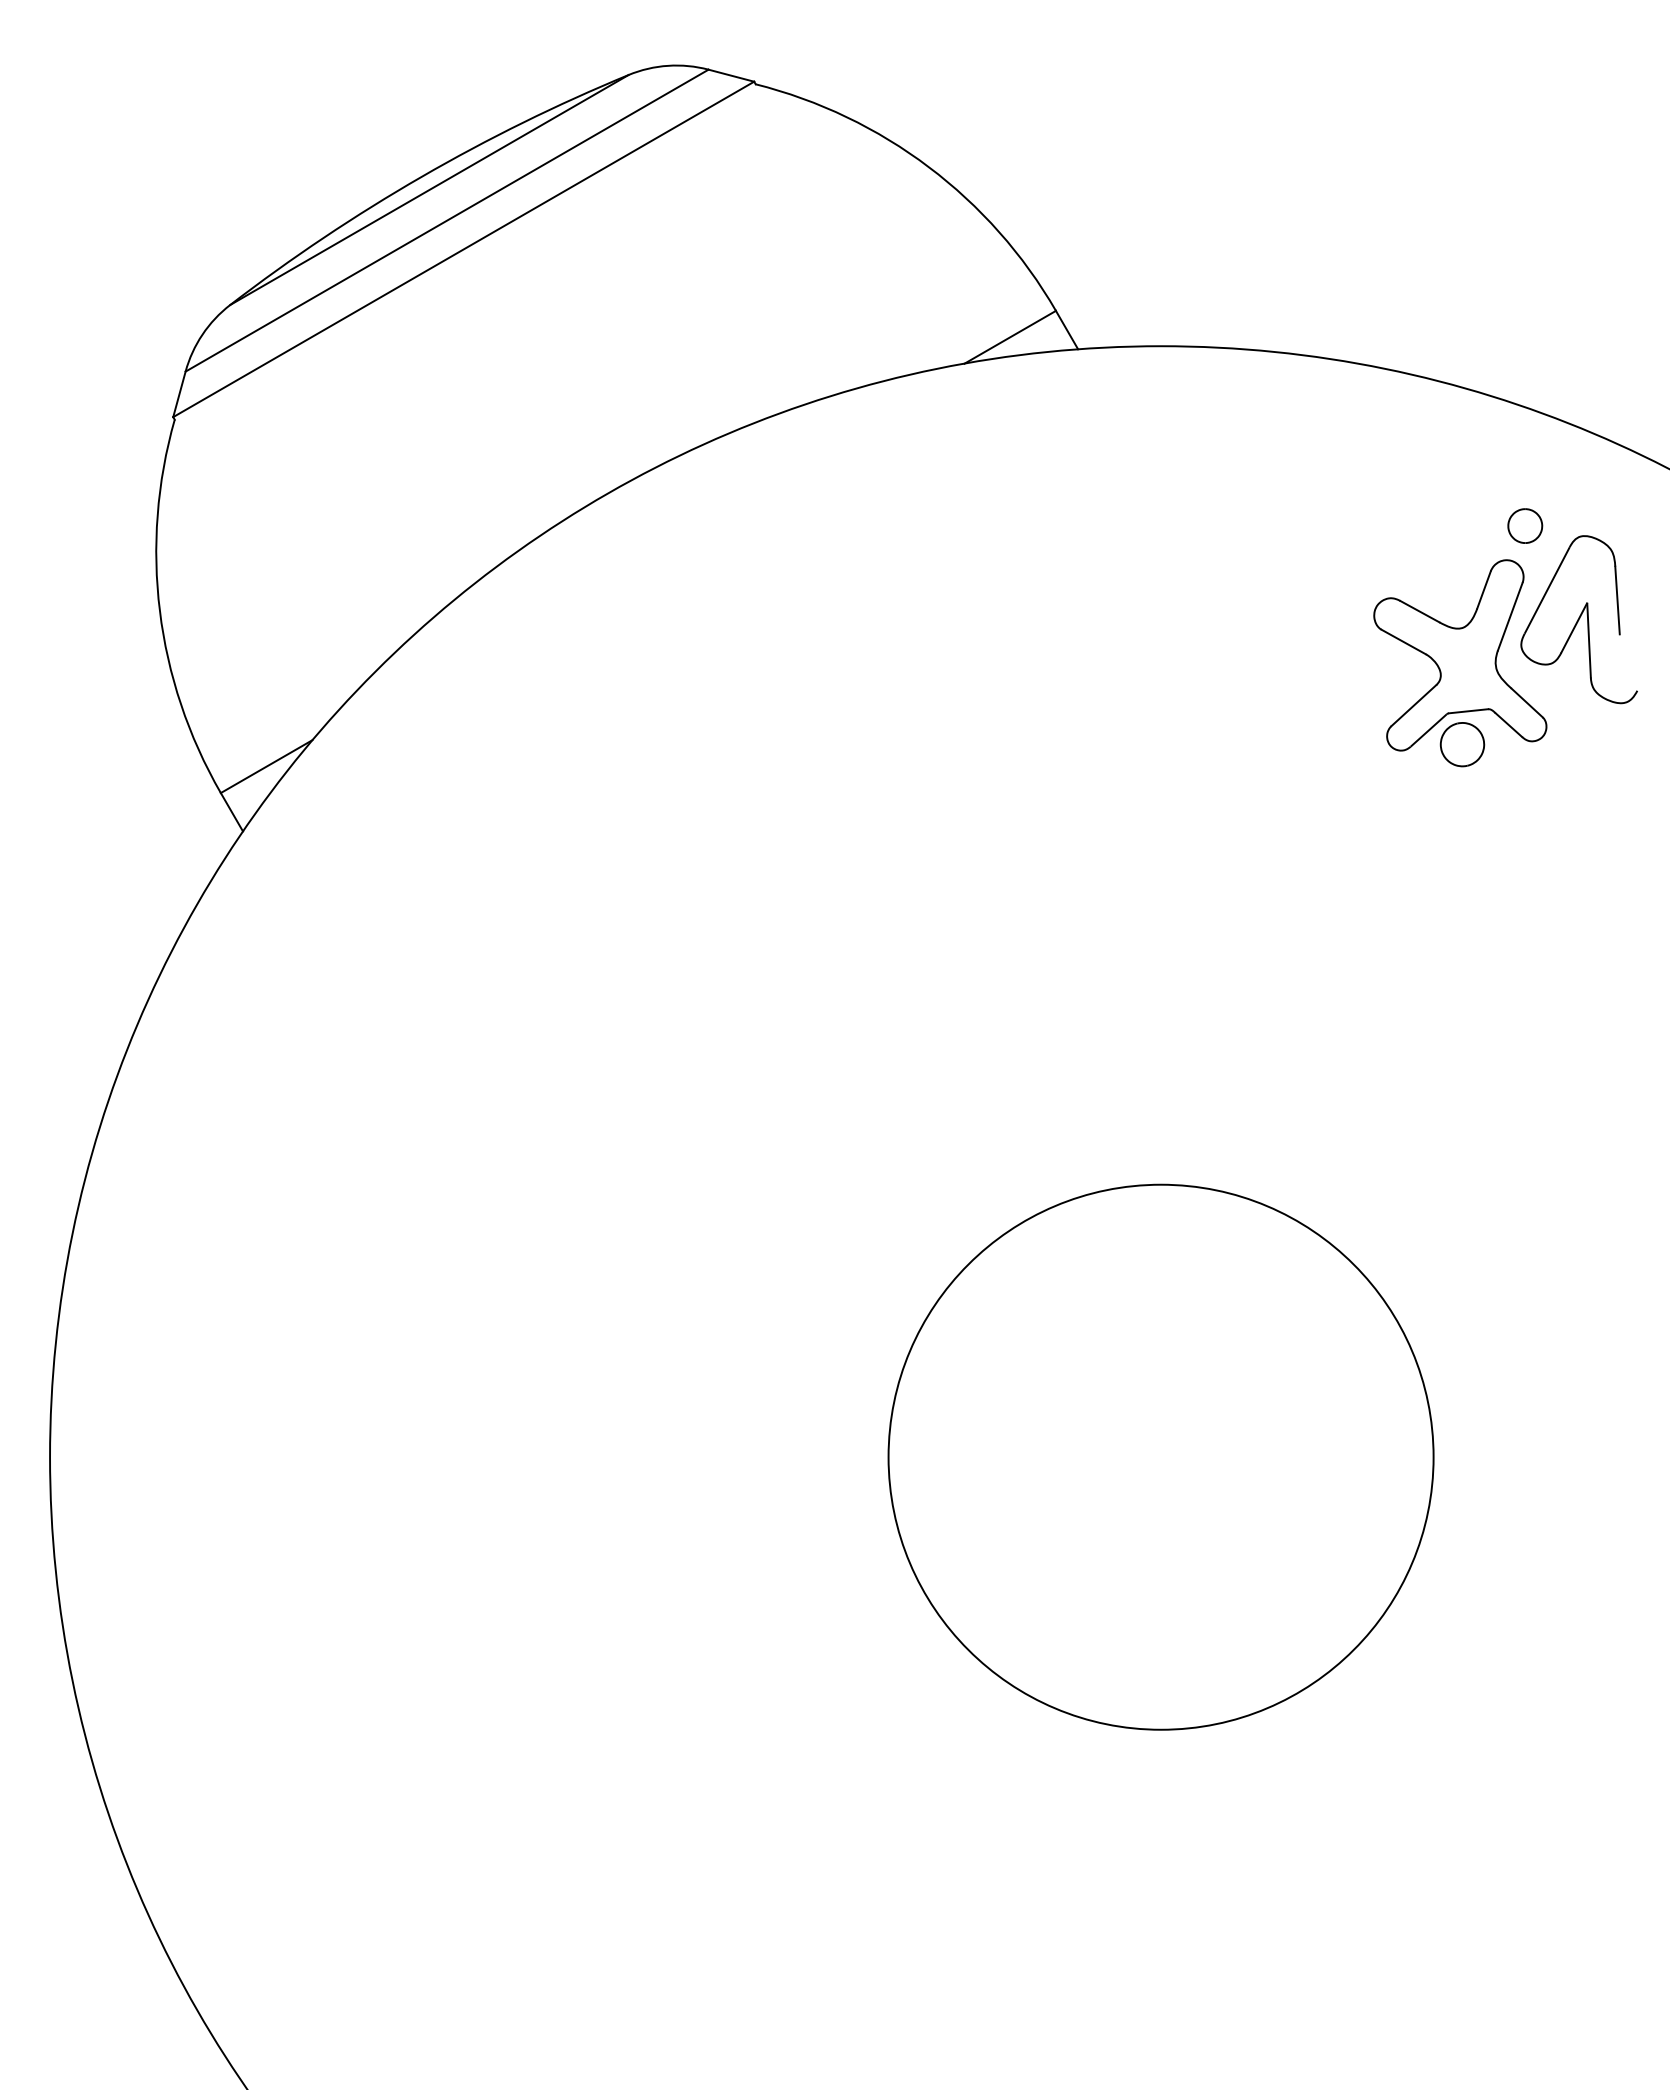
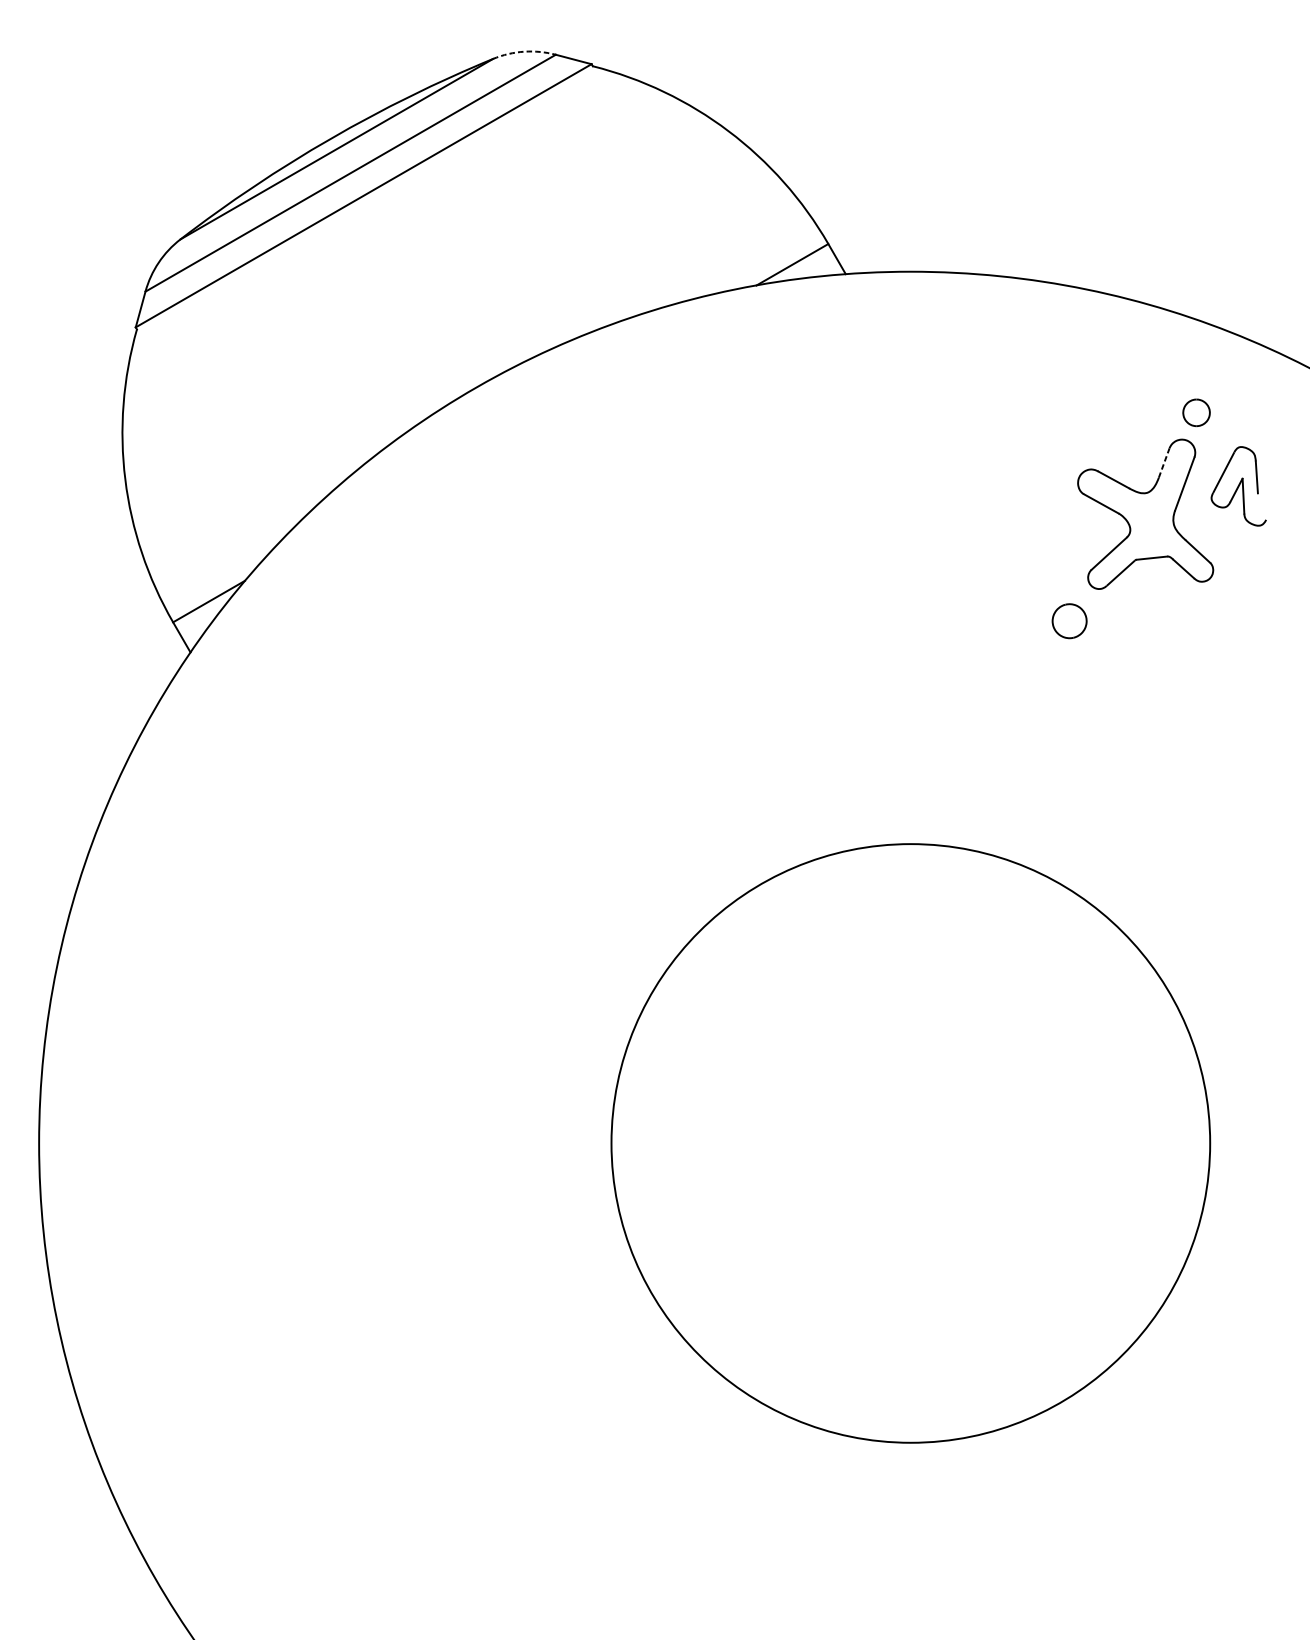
arc: (668, 65) -> (524, 51), solid -> dashed
line: (1484, 590) -> (1164, 463), solid -> dashed
part: (1578, 619) -> (1238, 486), size x0.6
part: (1462, 744) -> (1069, 621), moved
circle: (1160, 1456) -> (910, 1142), size x1.4

